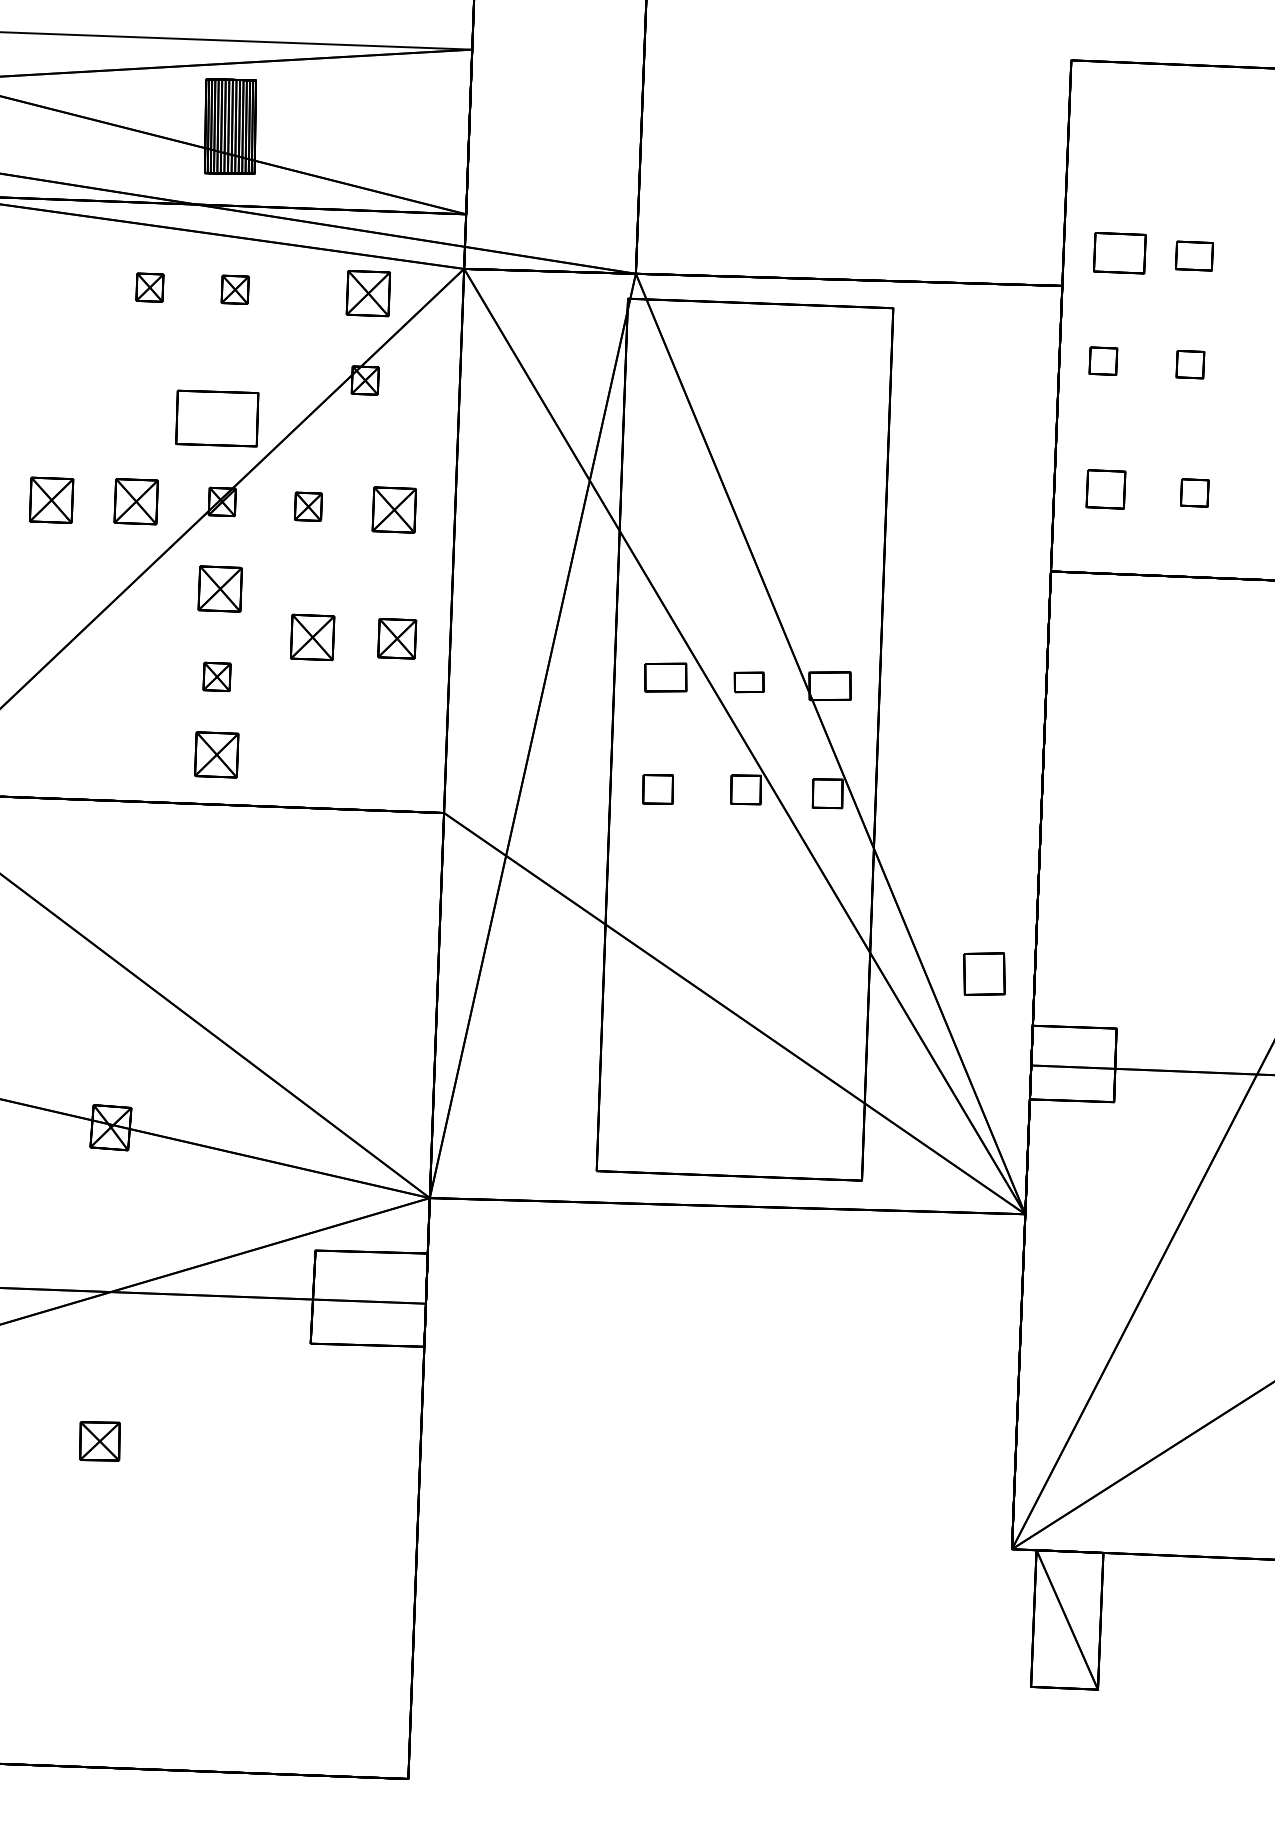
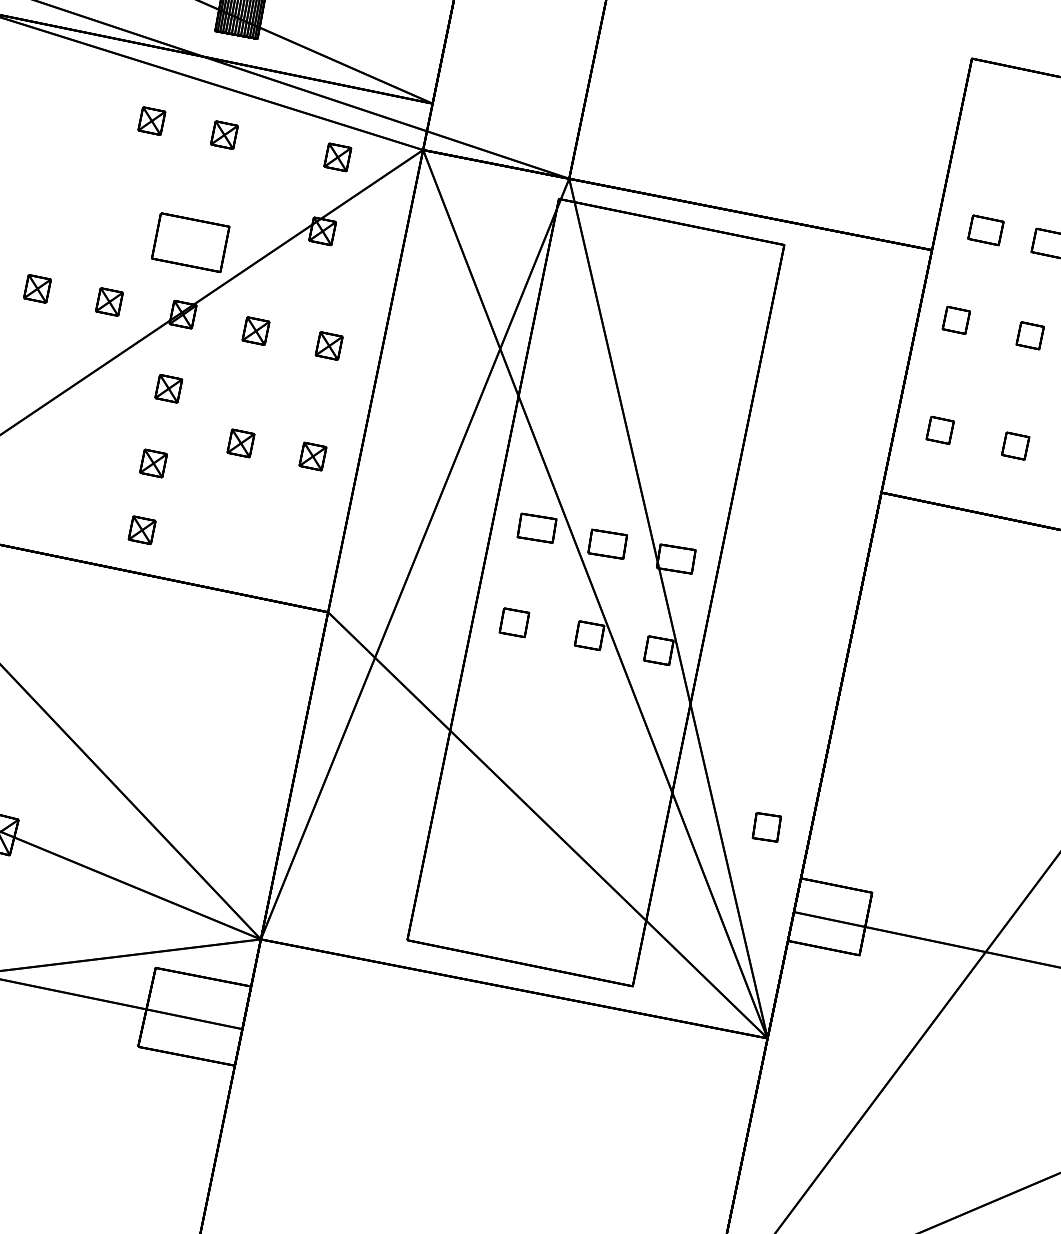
part: (1119, 252) -> (985, 229), size x0.71
part: (368, 293) -> (337, 157), size x0.62
part: (1105, 489) -> (939, 430), size x0.71
part: (51, 500) -> (37, 288), size x0.62
part: (135, 501) -> (108, 301), size x0.62
part: (394, 509) -> (329, 345), size x0.62
part: (219, 588) -> (168, 388), size x0.62
part: (312, 637) -> (240, 443), size x0.62
part: (396, 638) -> (312, 456), size x0.71
part: (748, 682) -> (607, 544), size x1.43
part: (216, 755) -> (141, 530), size x0.62
part: (983, 974) -> (766, 827), size x0.71

